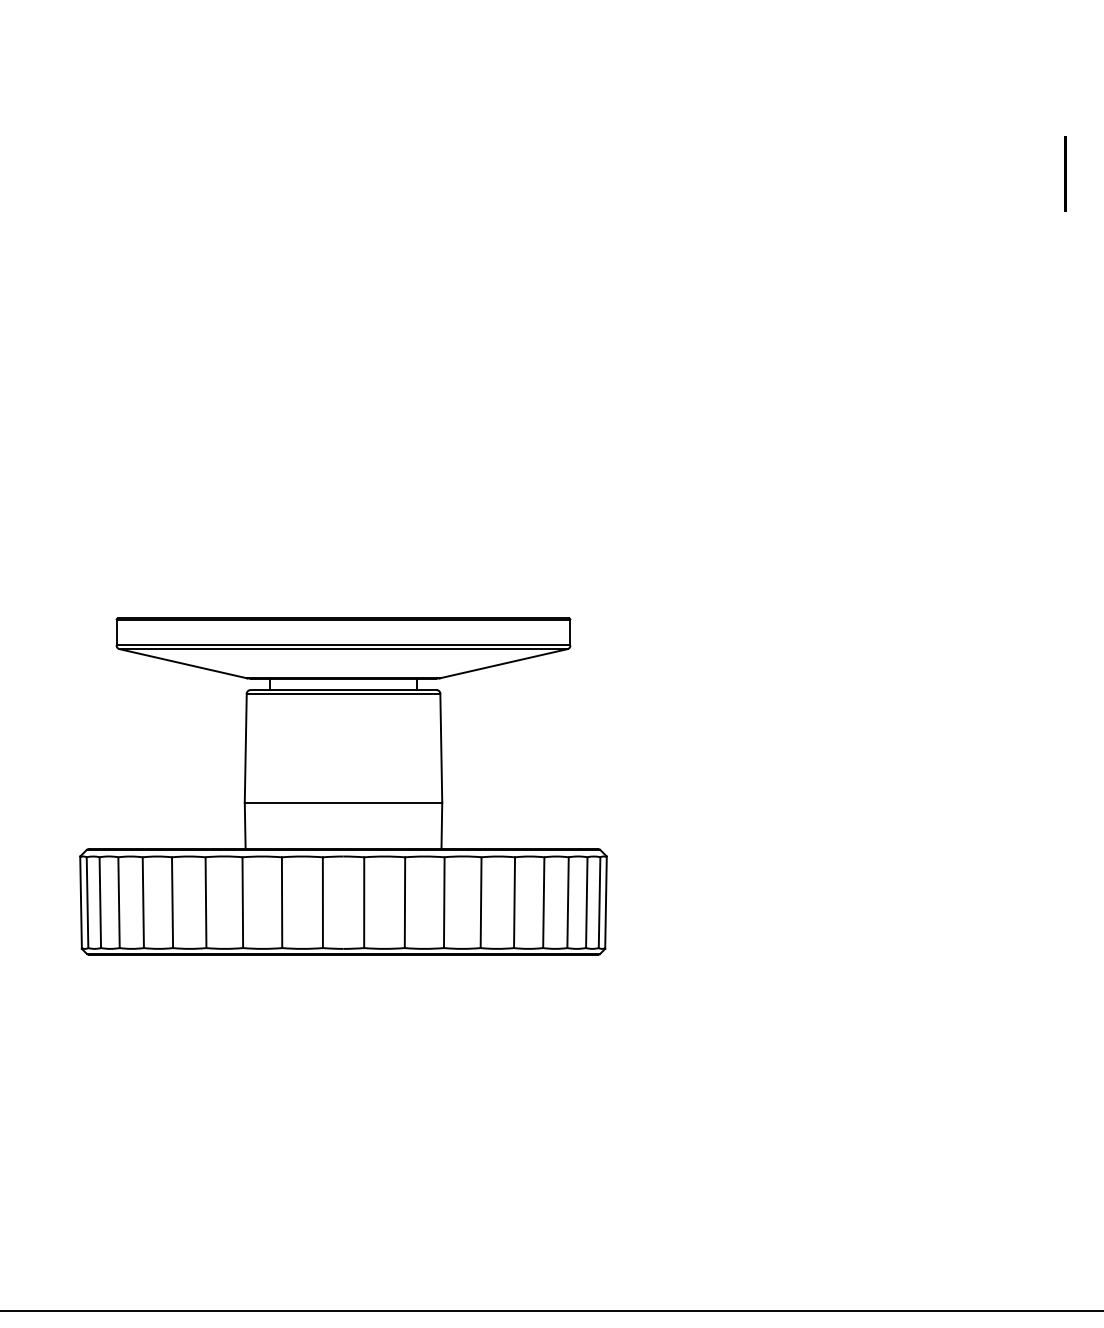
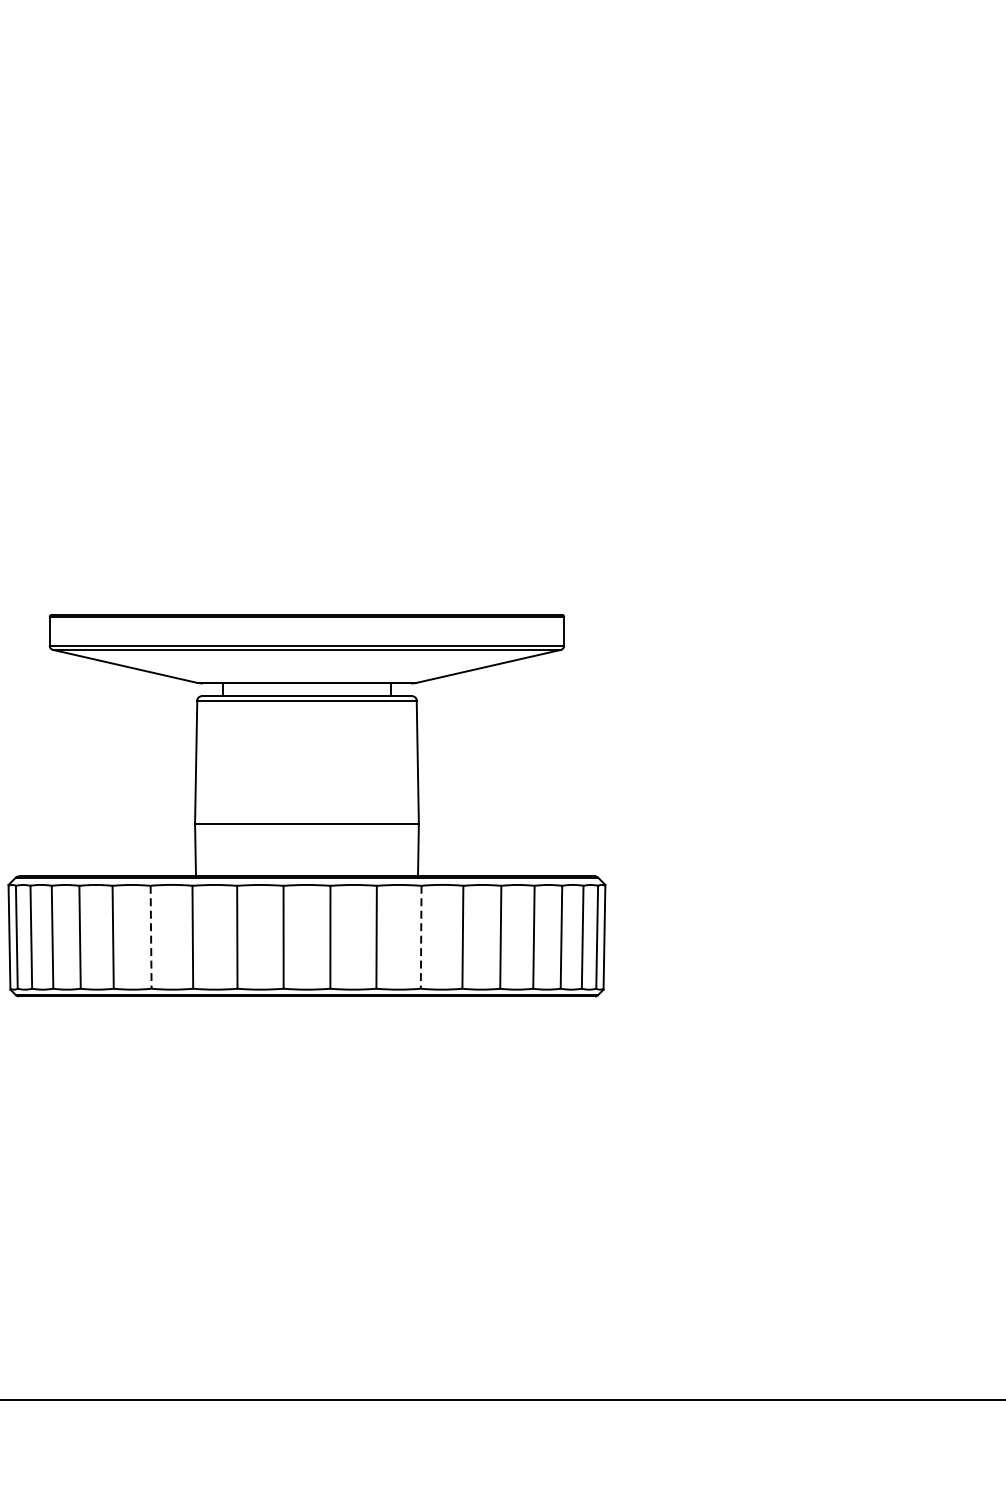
line: (206, 903) -> (151, 938), solid -> dashed
line: (444, 903) -> (421, 938), solid -> dashed

